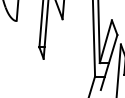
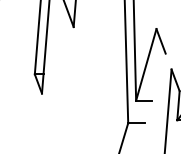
line: (108, 62) -> (150, 99), removed

